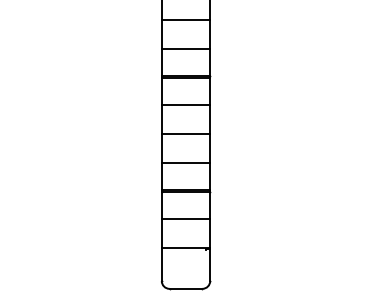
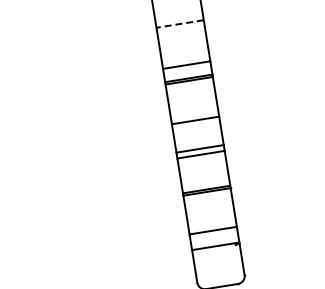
line: (185, 20) -> (179, 24), solid -> dashed
line: (185, 49) -> (186, 65), moved
line: (185, 104) -> (195, 120), moved
line: (185, 134) -> (200, 155), moved
line: (185, 163) -> (199, 149), moved
line: (185, 218) -> (212, 230), moved

